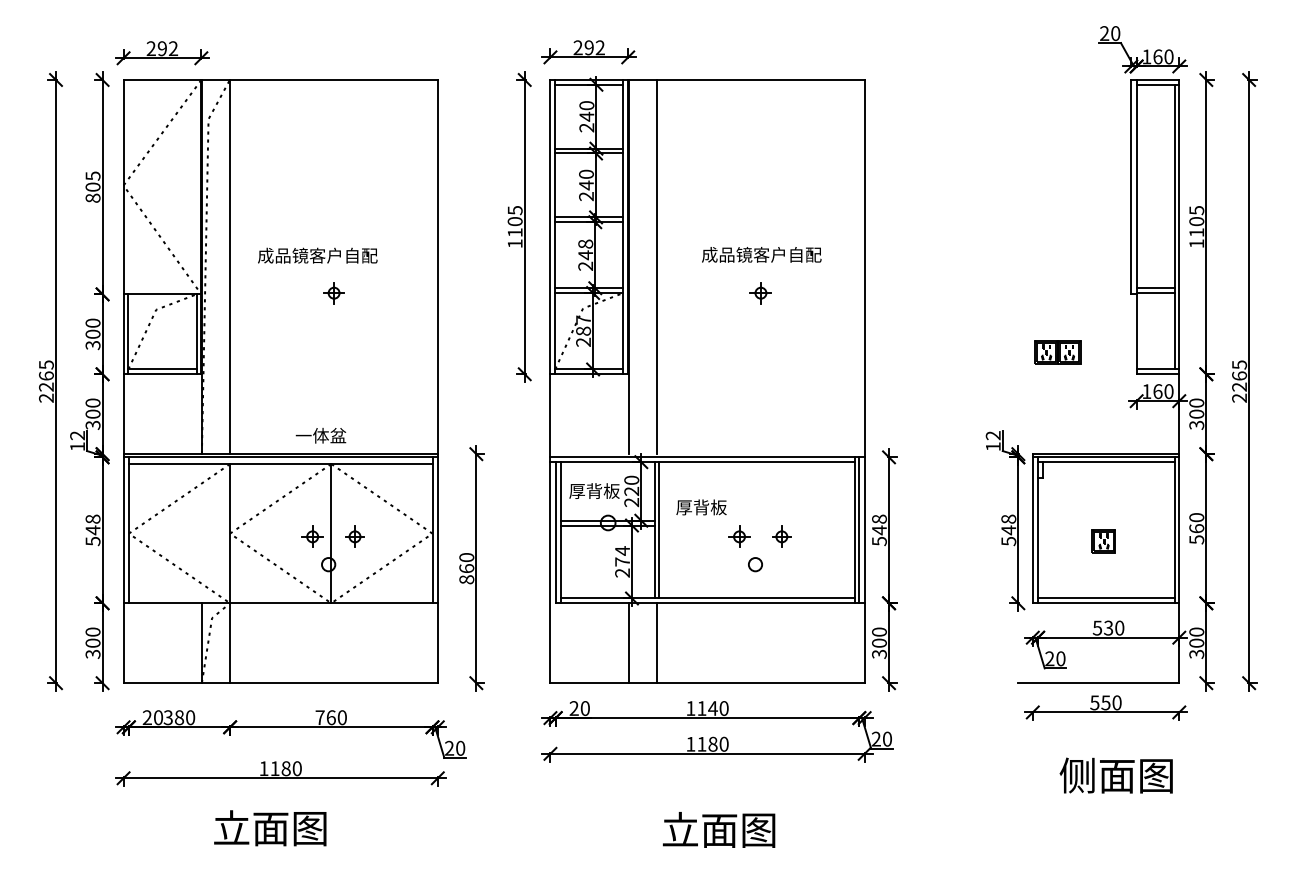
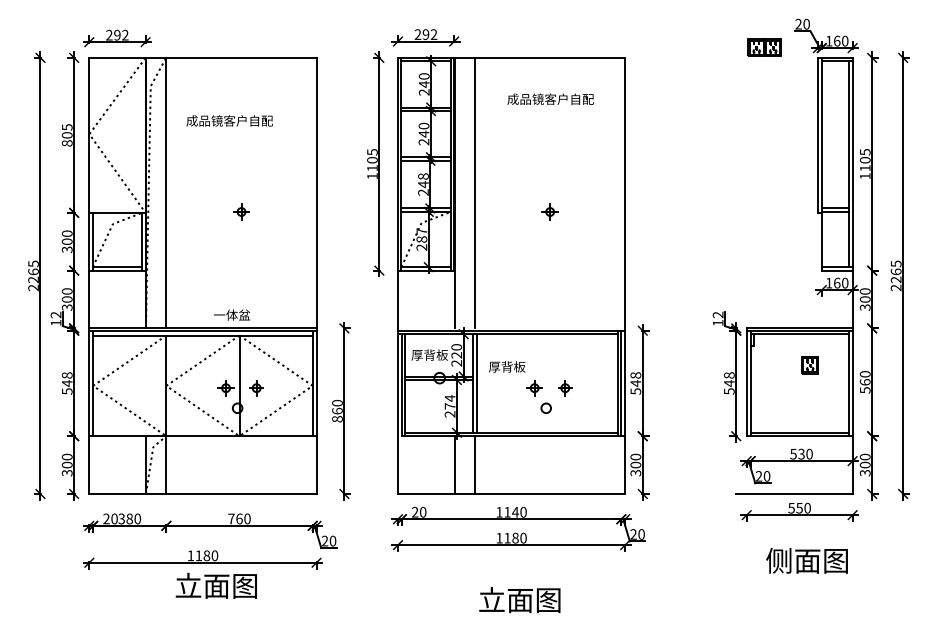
text: (761, 253) -> (550, 98), moved
text: (317, 255) -> (229, 120), moved
part: (1057, 351) -> (764, 47), moved
part: (1103, 541) -> (809, 365), moved
text: (269, 827) -> (215, 585), moved

